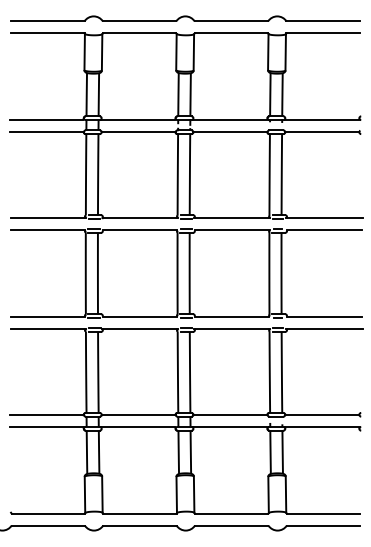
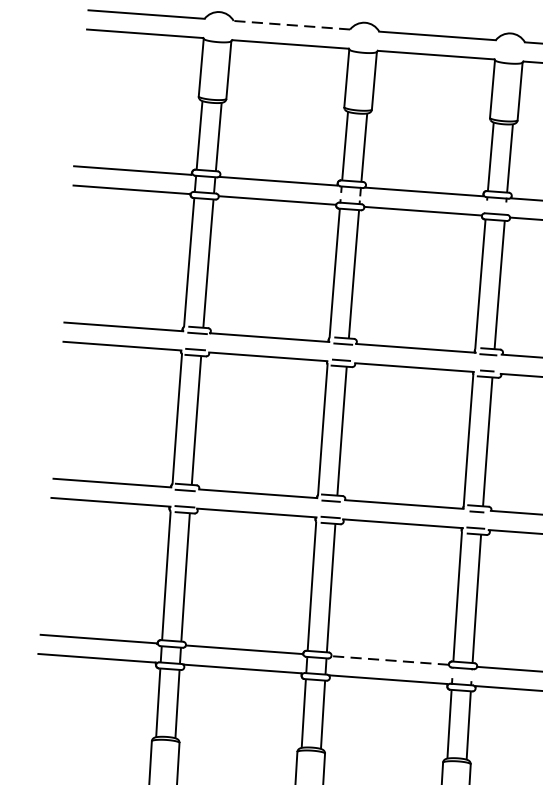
line: (139, 21) -> (291, 25), solid -> dashed
line: (229, 415) -> (388, 661), solid -> dashed

